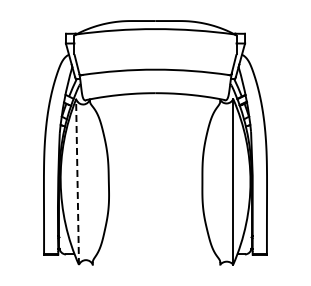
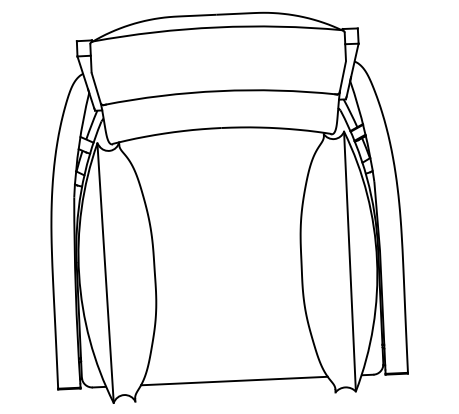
line: (77, 182) -> (105, 273), dashed -> solid
line: (155, 254) -> (233, 381), added

